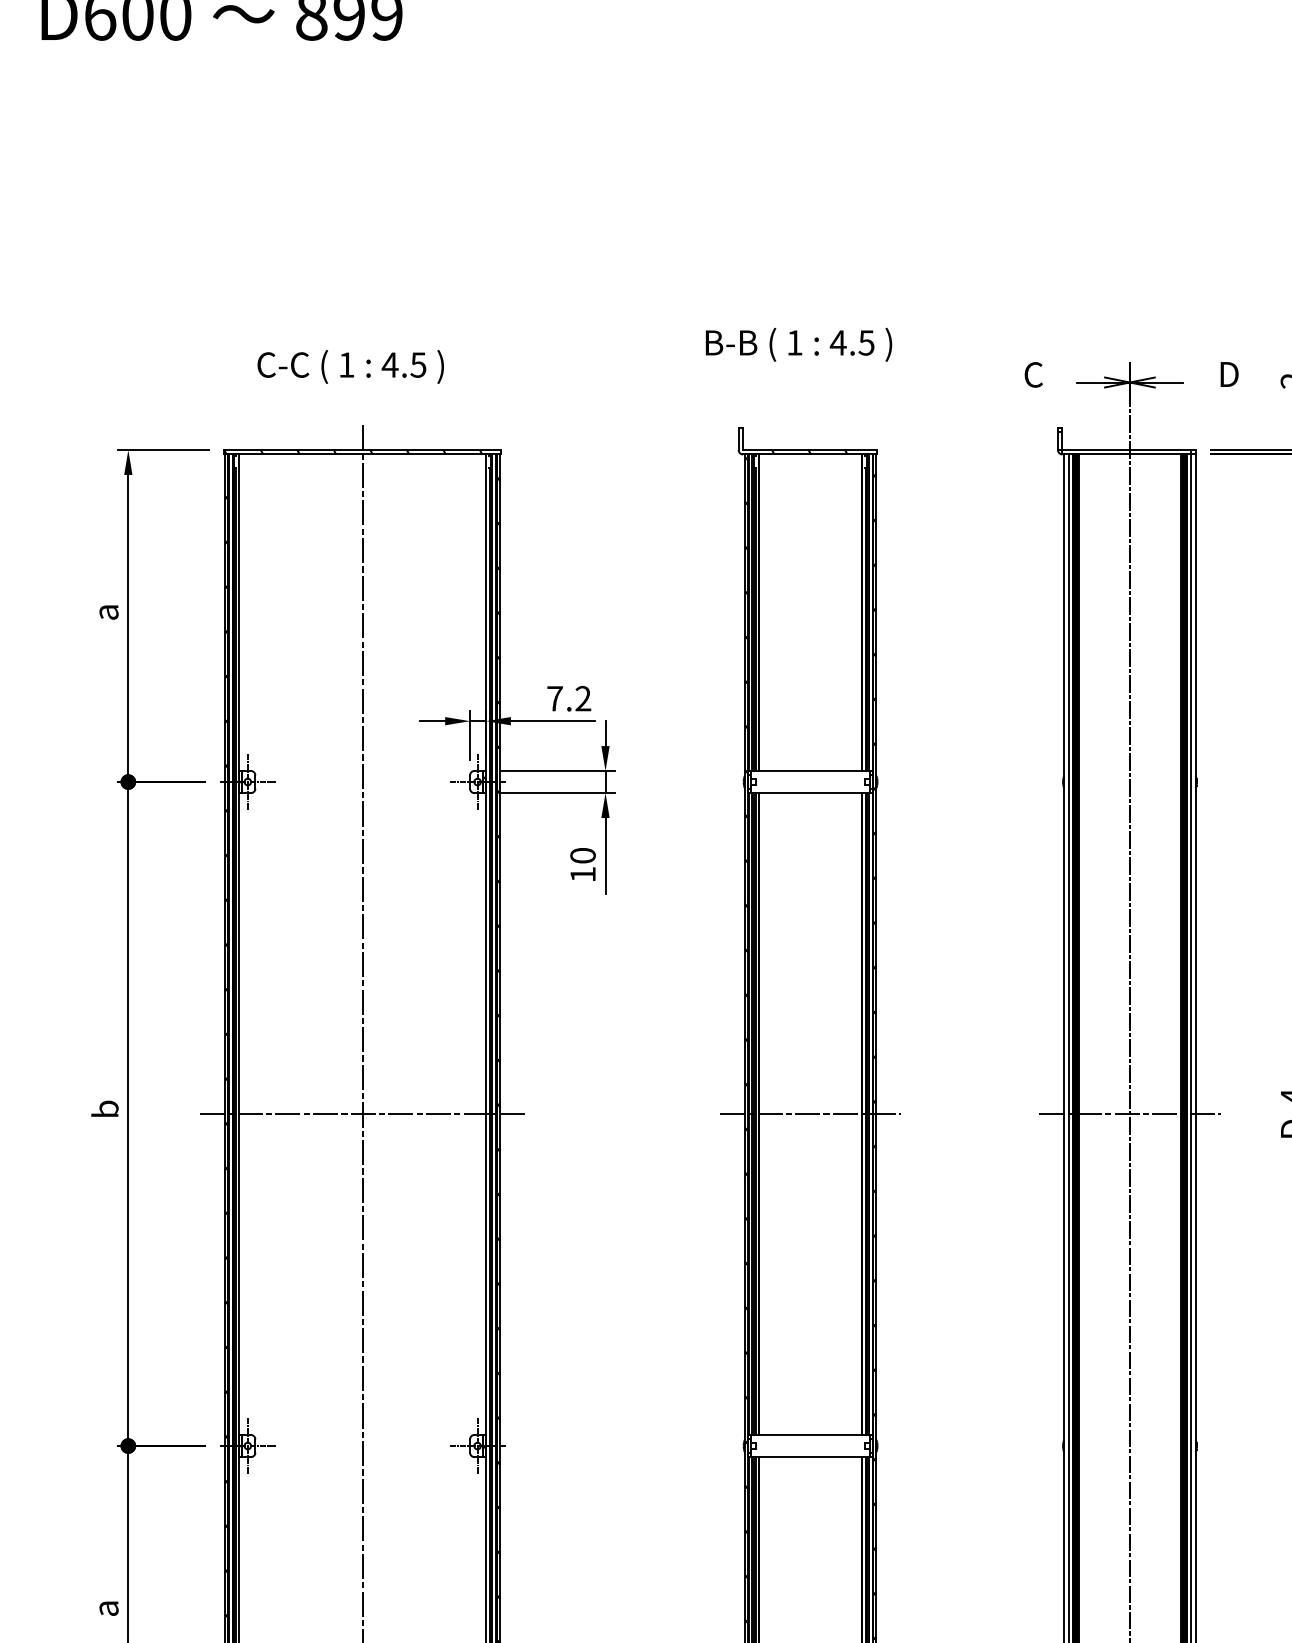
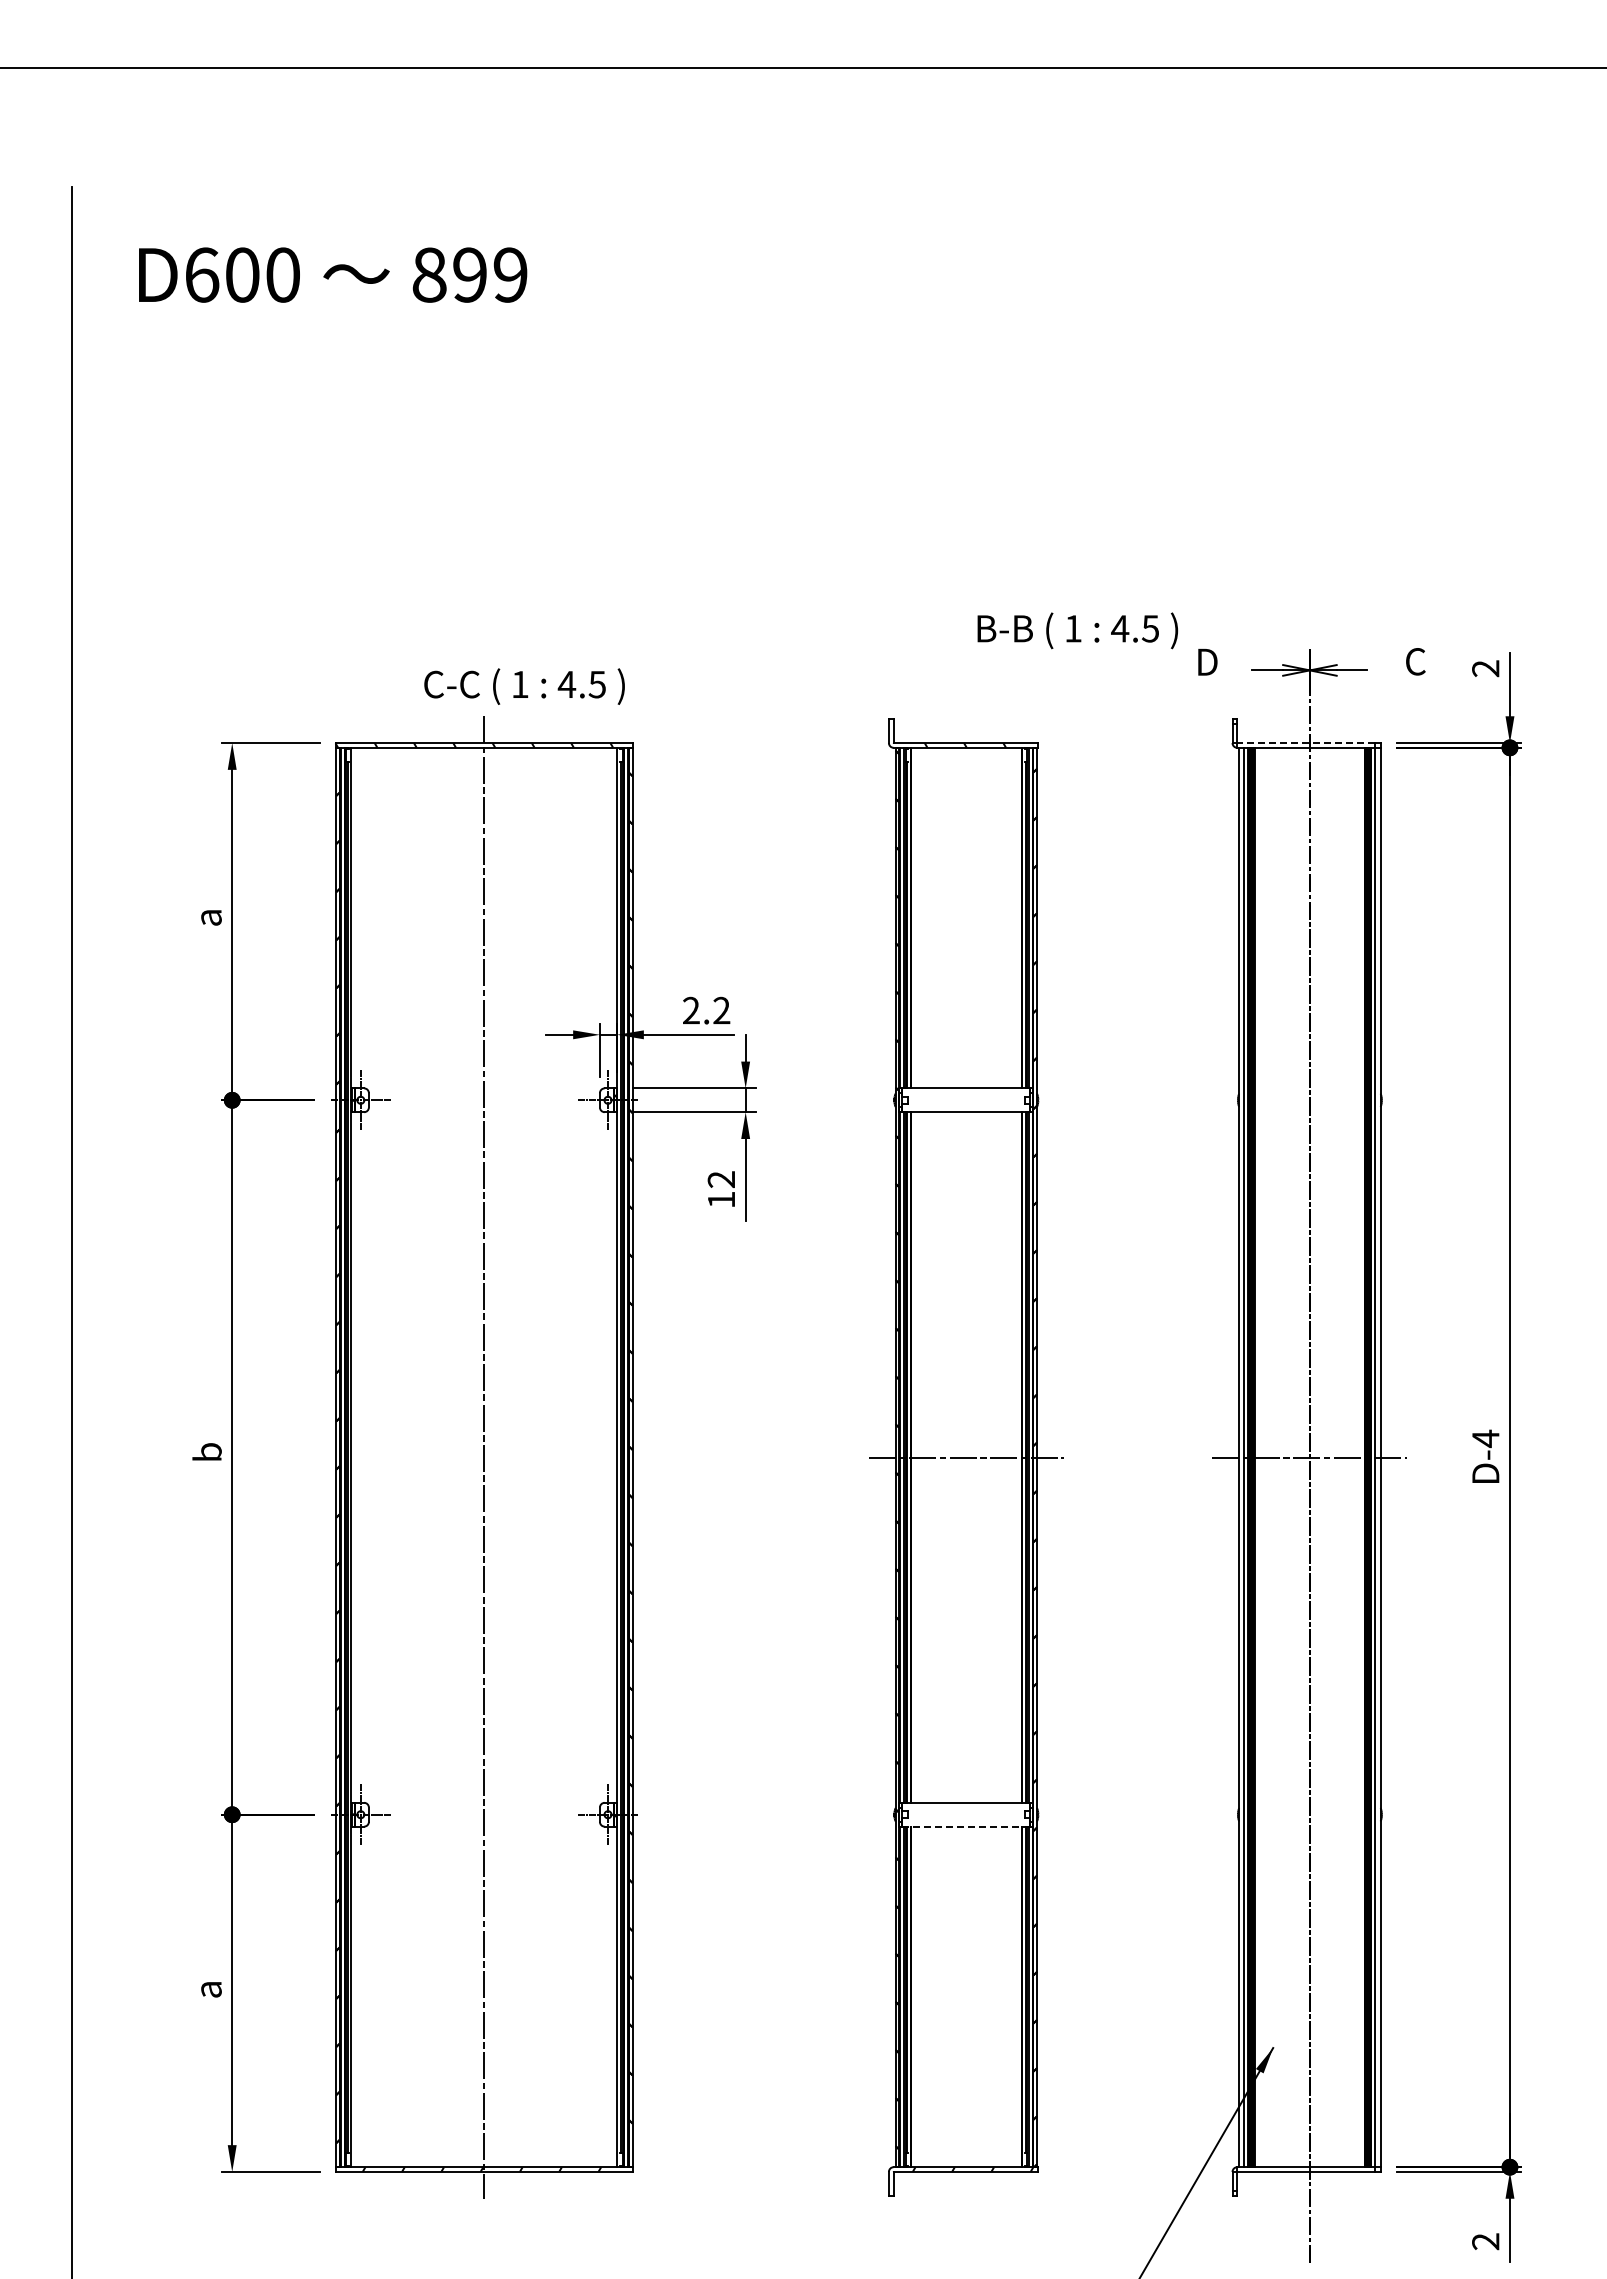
text: (798, 344) -> (1077, 630), moved
text: (350, 366) -> (524, 686), moved
text: (1228, 374) -> (1416, 661), D -> C
text: (1033, 375) -> (1206, 662), C -> D
line: (1125, 450) -> (1305, 743), solid -> dashed
text: (555, 698) -> (691, 1010), 7.2 -> 2.2
text: (583, 855) -> (721, 1179), 10 -> 12
line: (362, 1114) -> (484, 1457), removed
line: (810, 1456) -> (966, 1826), solid -> dashed

